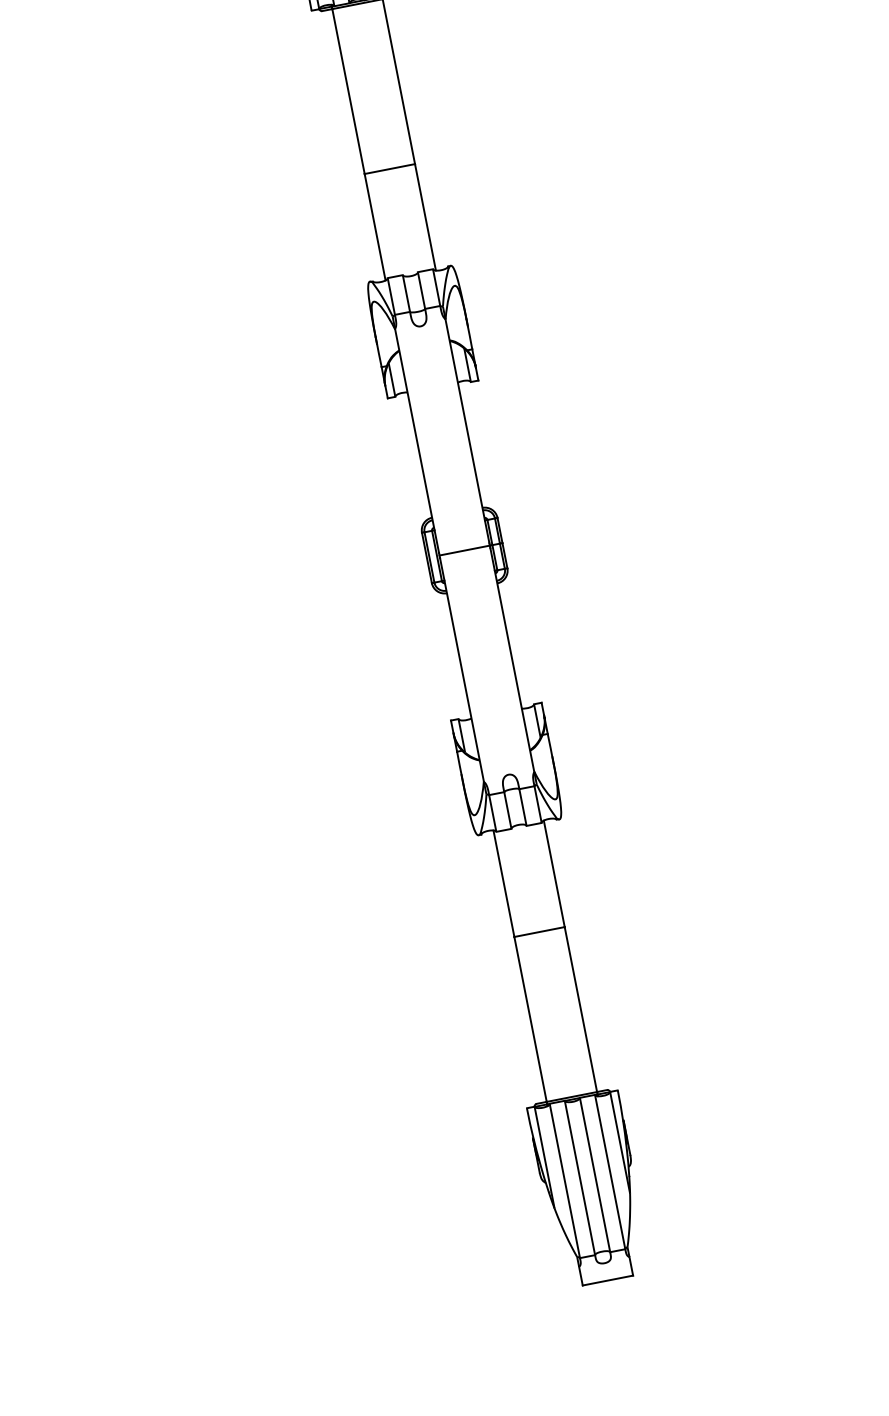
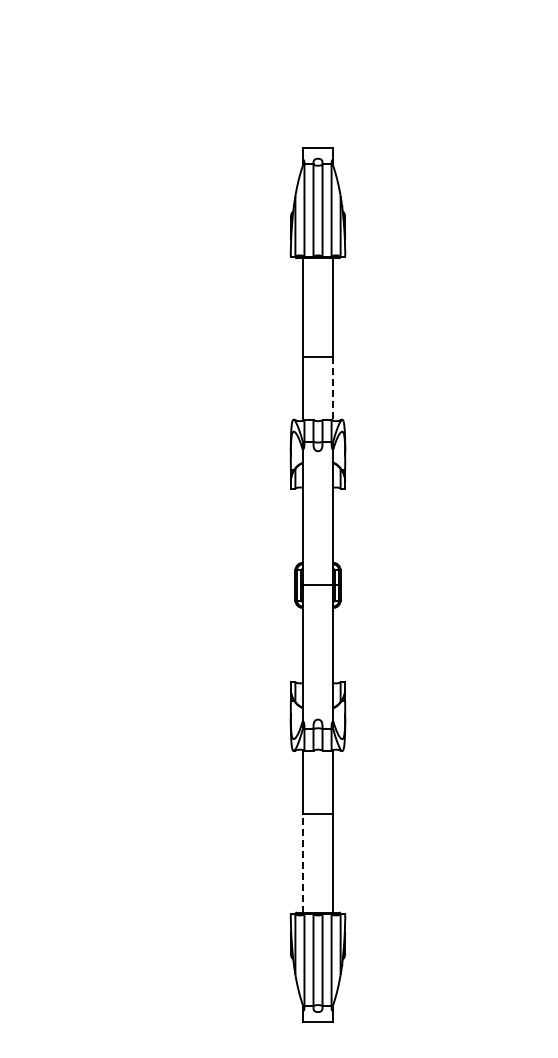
line: (426, 216) -> (333, 388), solid -> dashed
line: (529, 1018) -> (302, 862), solid -> dashed

